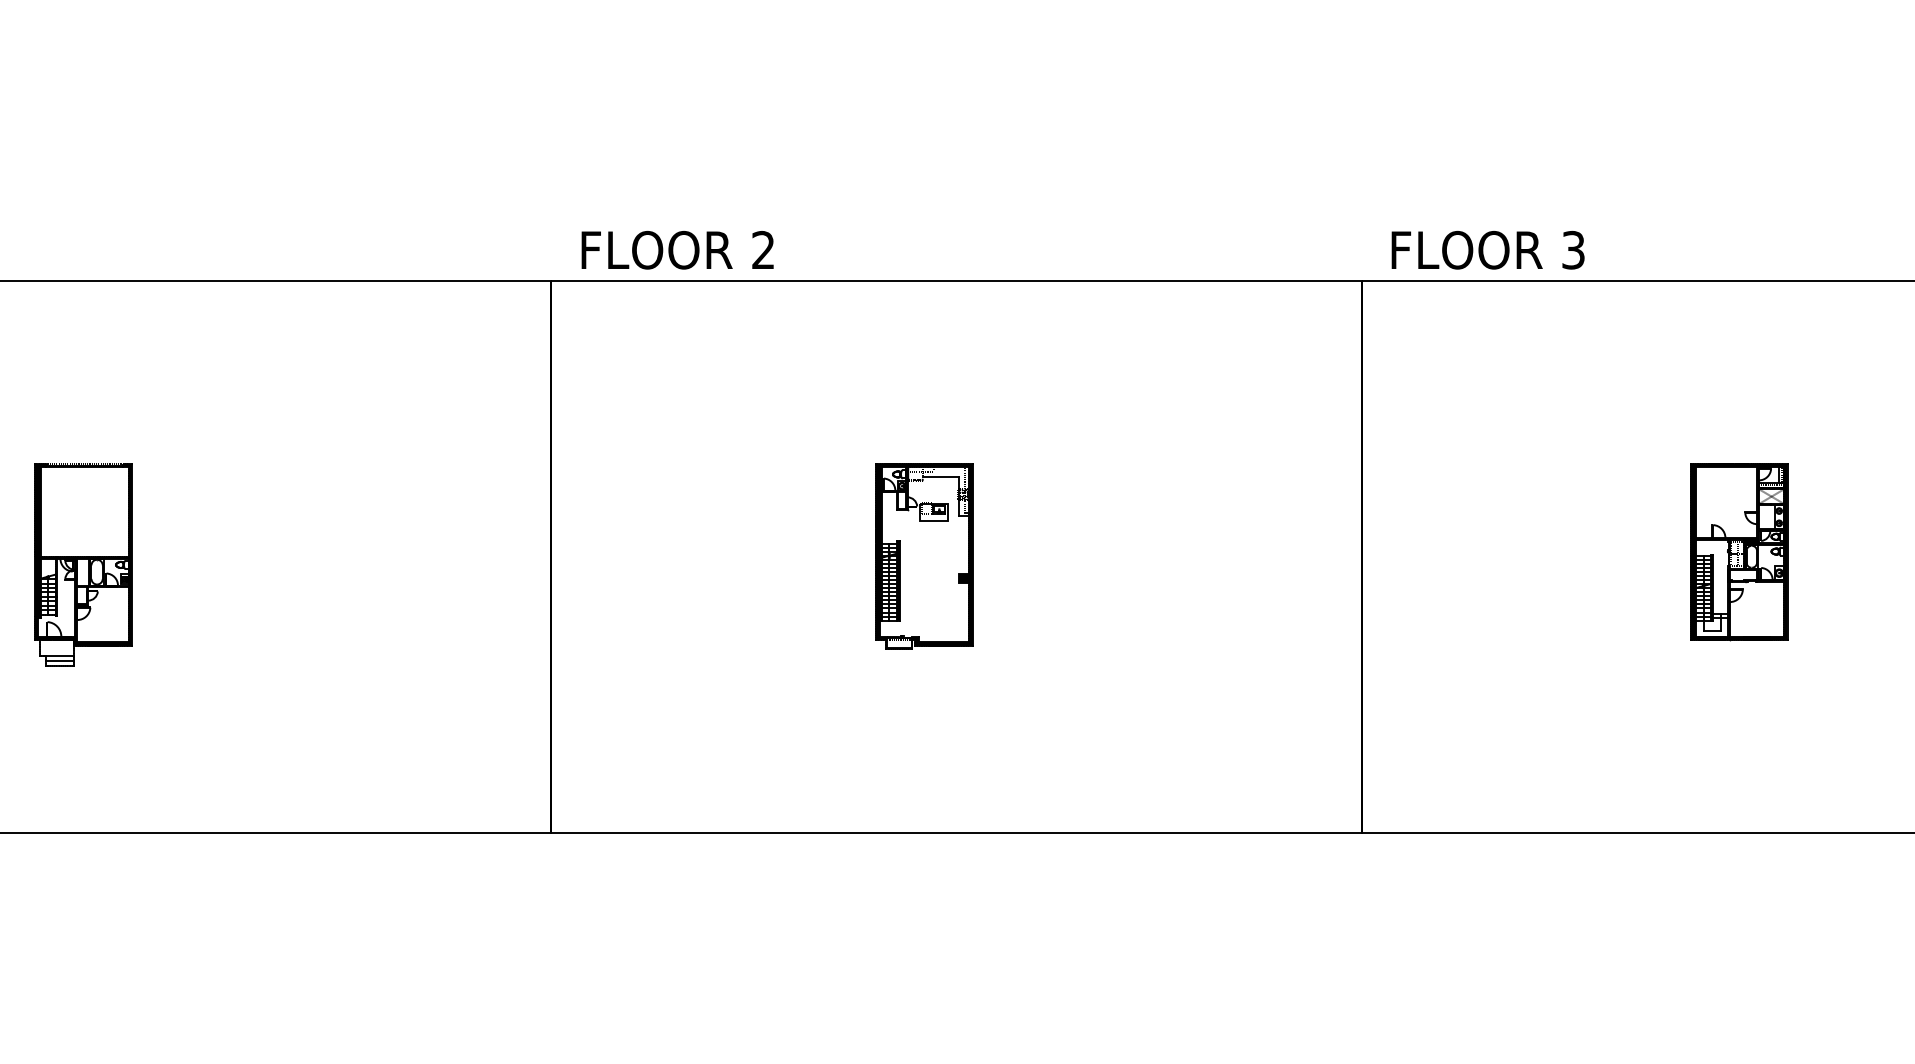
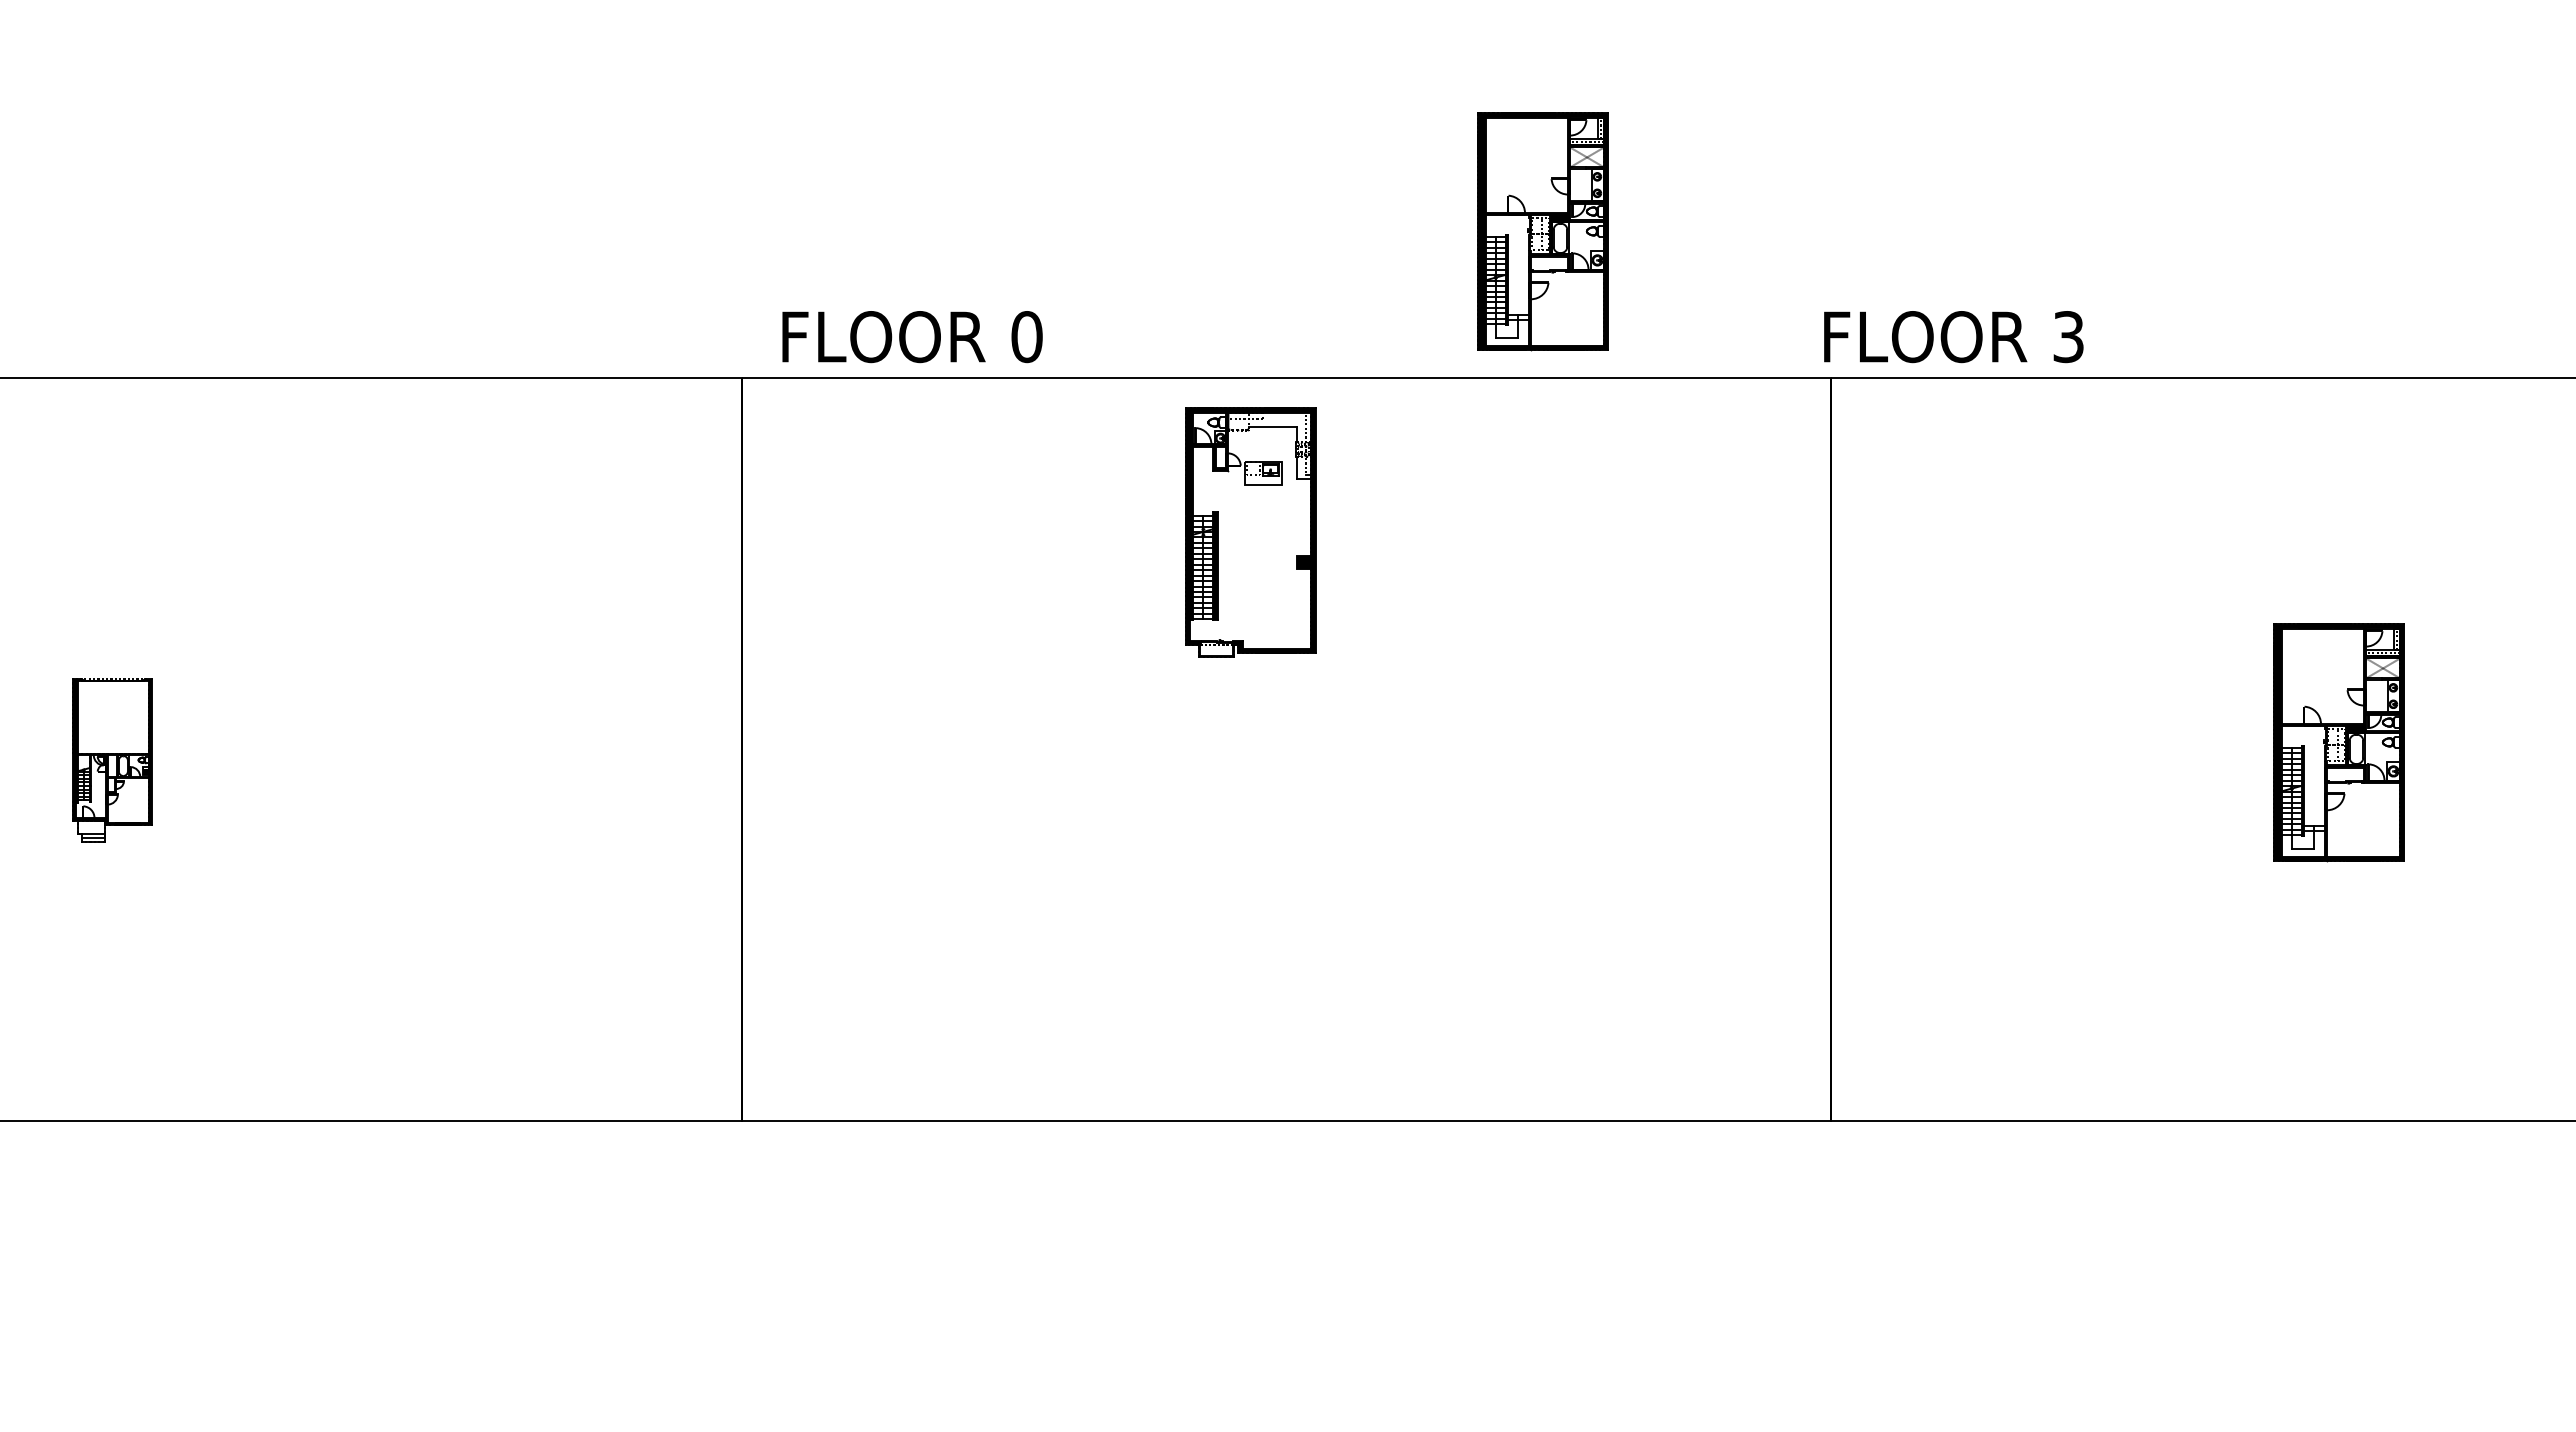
part: (1146, 171) -> (1542, 231), added
text: (763, 250) -> (1026, 337), 2 -> 0
text: (1487, 250) -> (1953, 337), moved
part: (924, 556) -> (1250, 532), moved
part: (83, 564) -> (112, 759), size x0.6

